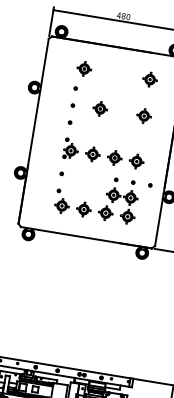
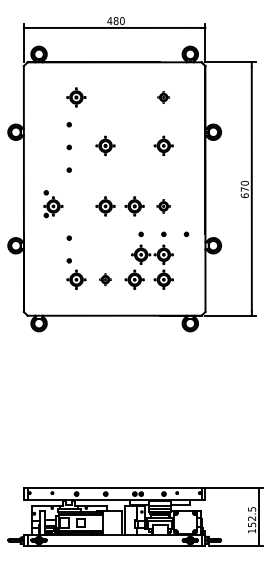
part: (149, 79) -> (163, 97), size x0.6
part: (71, 149) -> (53, 204), moved
part: (136, 161) -> (163, 206), size x0.7
part: (83, 209) -> (105, 279), size x0.6

